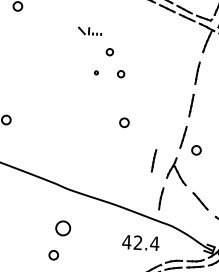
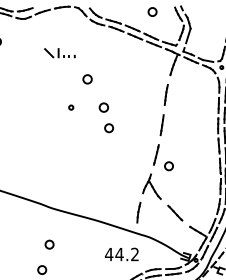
part: (101, 52) -> (76, 80), size x1.43
part: (123, 123) -> (108, 128), moved
line: (153, 160) -> (129, 177), removed
part: (63, 228) -> (49, 244), size x0.62
text: (146, 243) -> (127, 254), 42.4 -> 44.2

